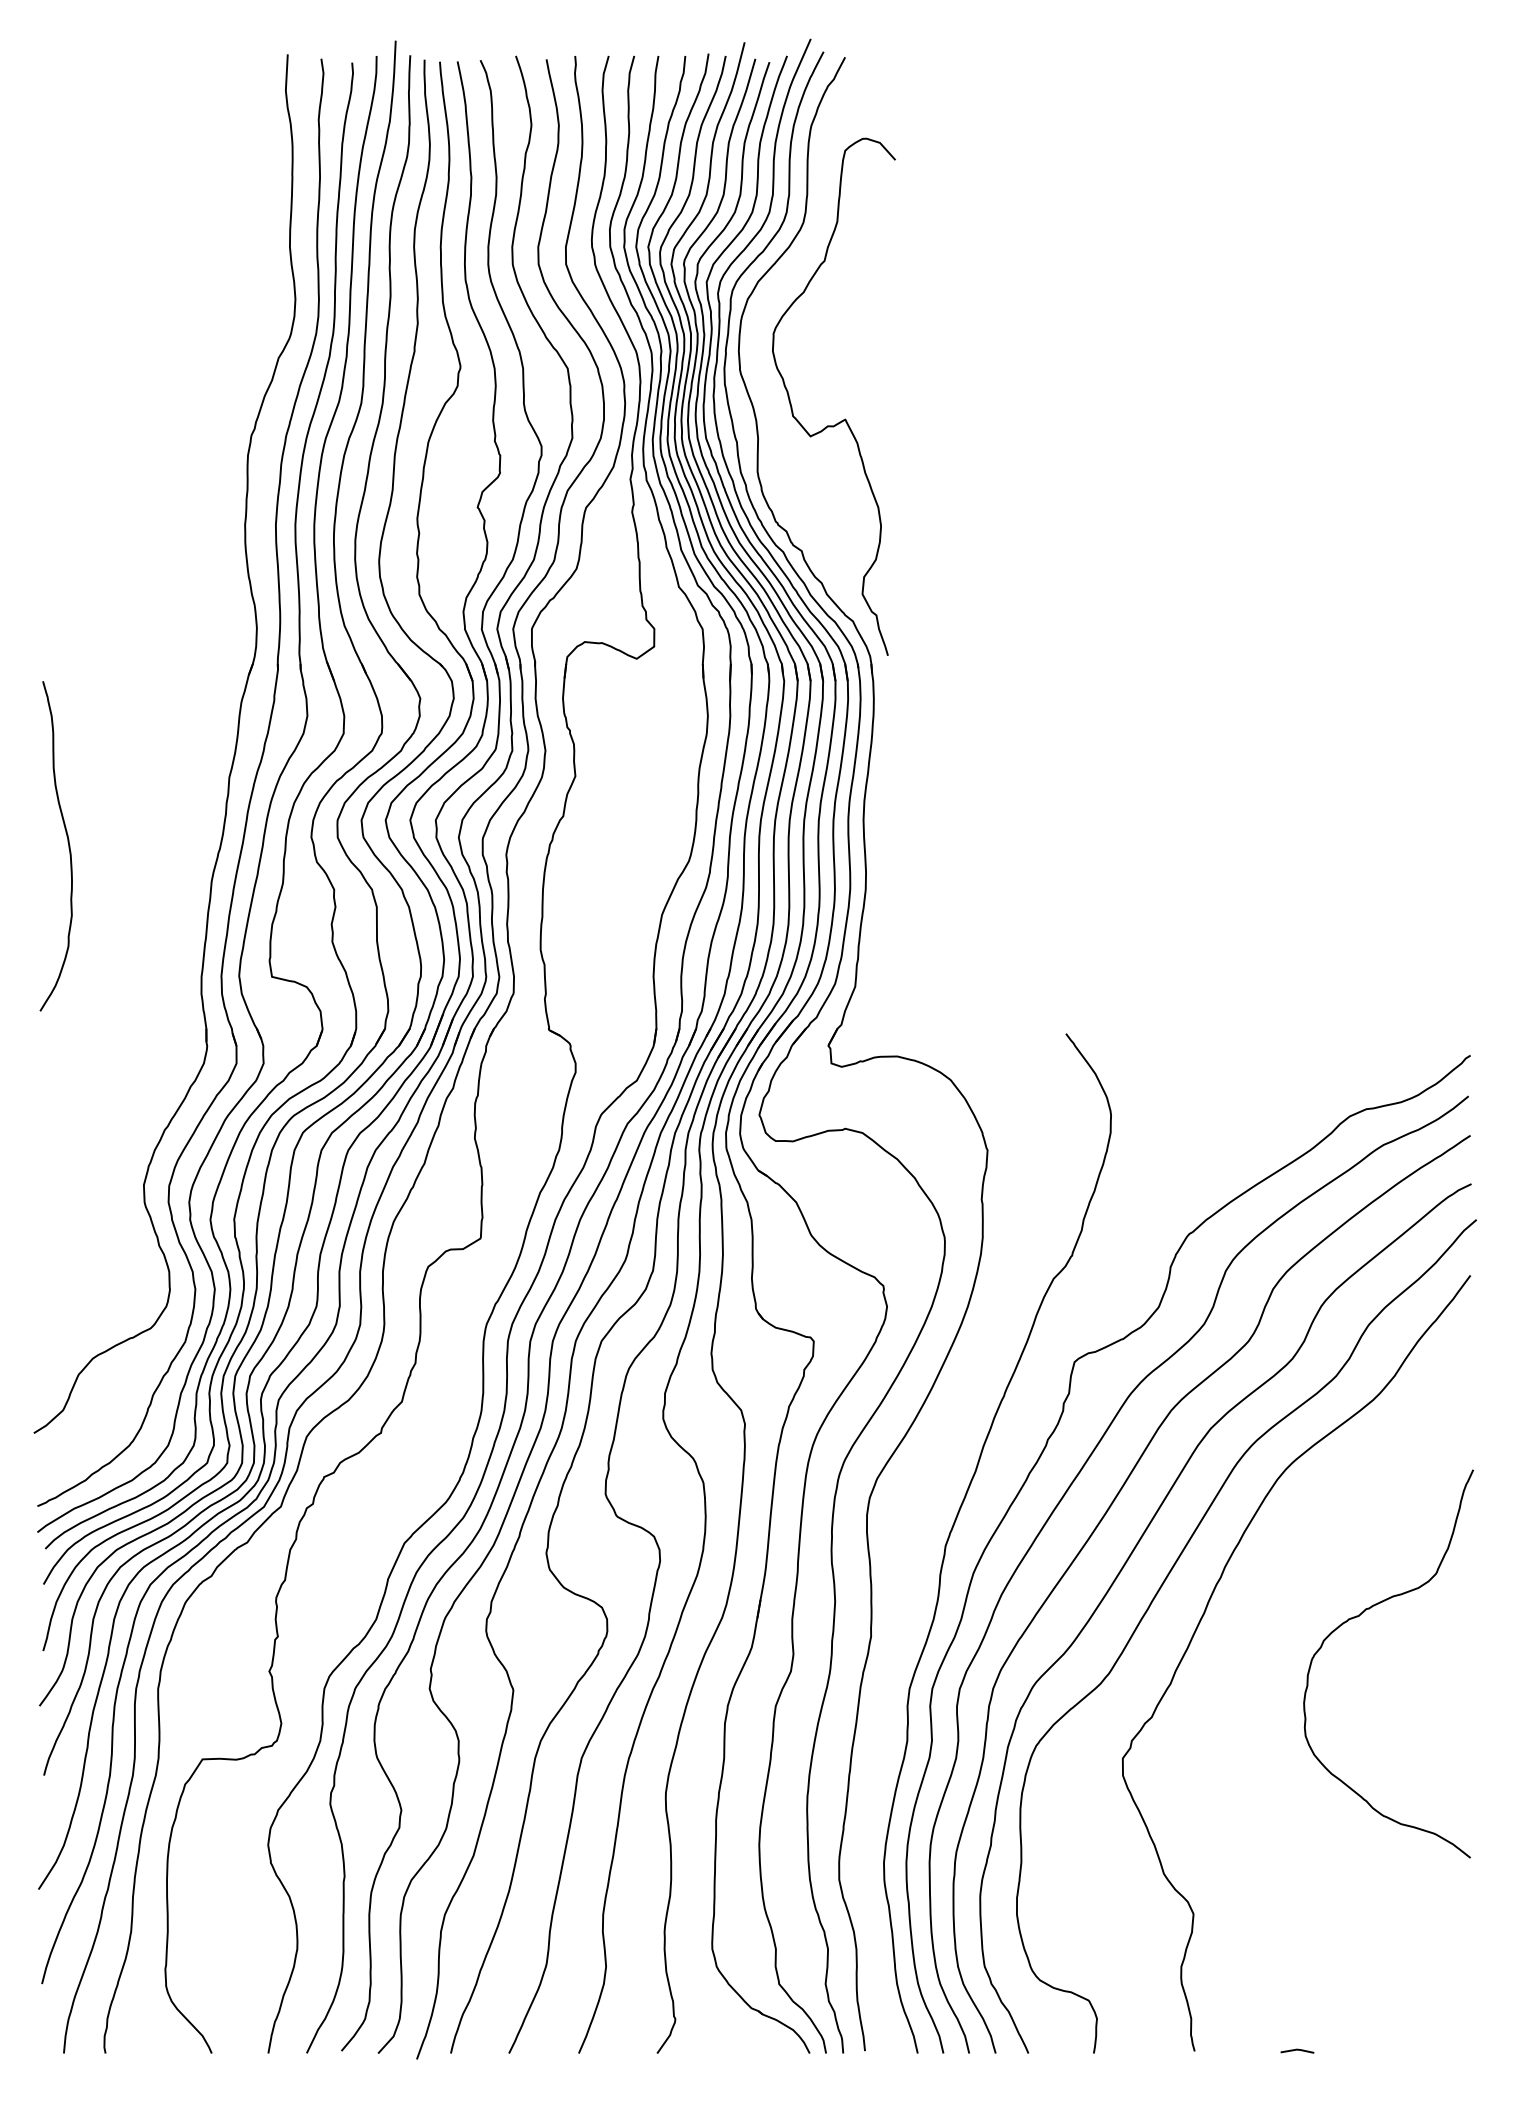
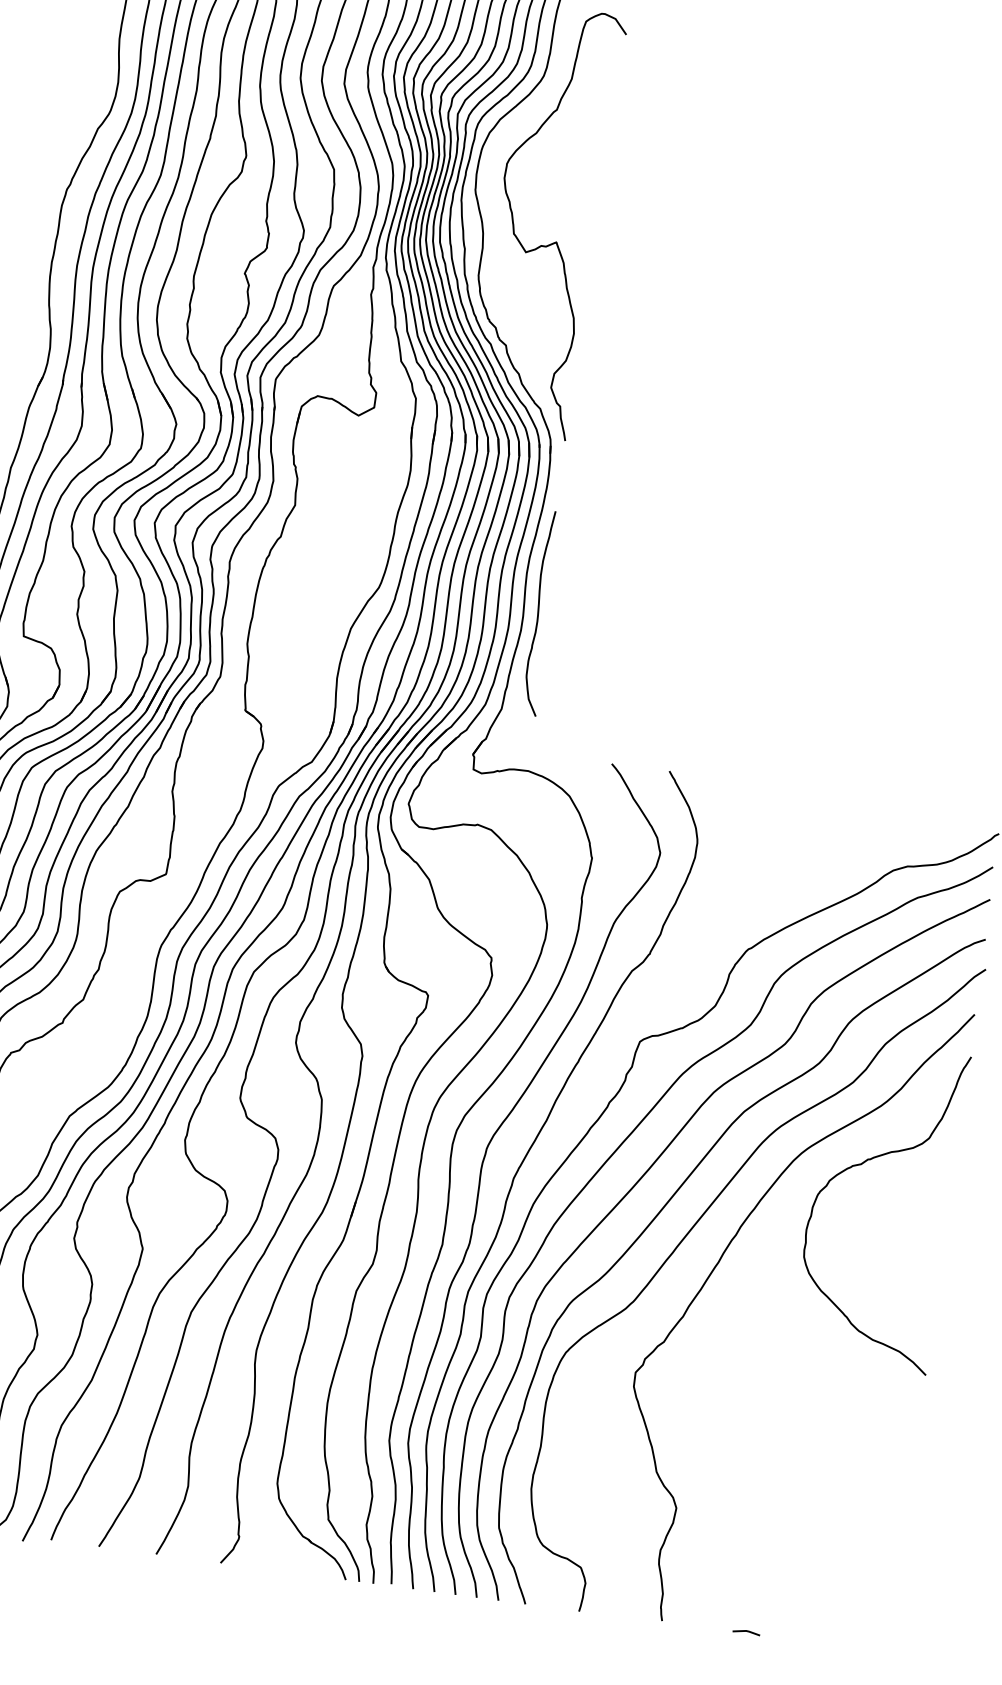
curve: (884, 865) -> (539, 612), added
curve: (906, 1543) -> (481, 1172), added
curve: (1359, 1616) -> (861, 1164), moved

